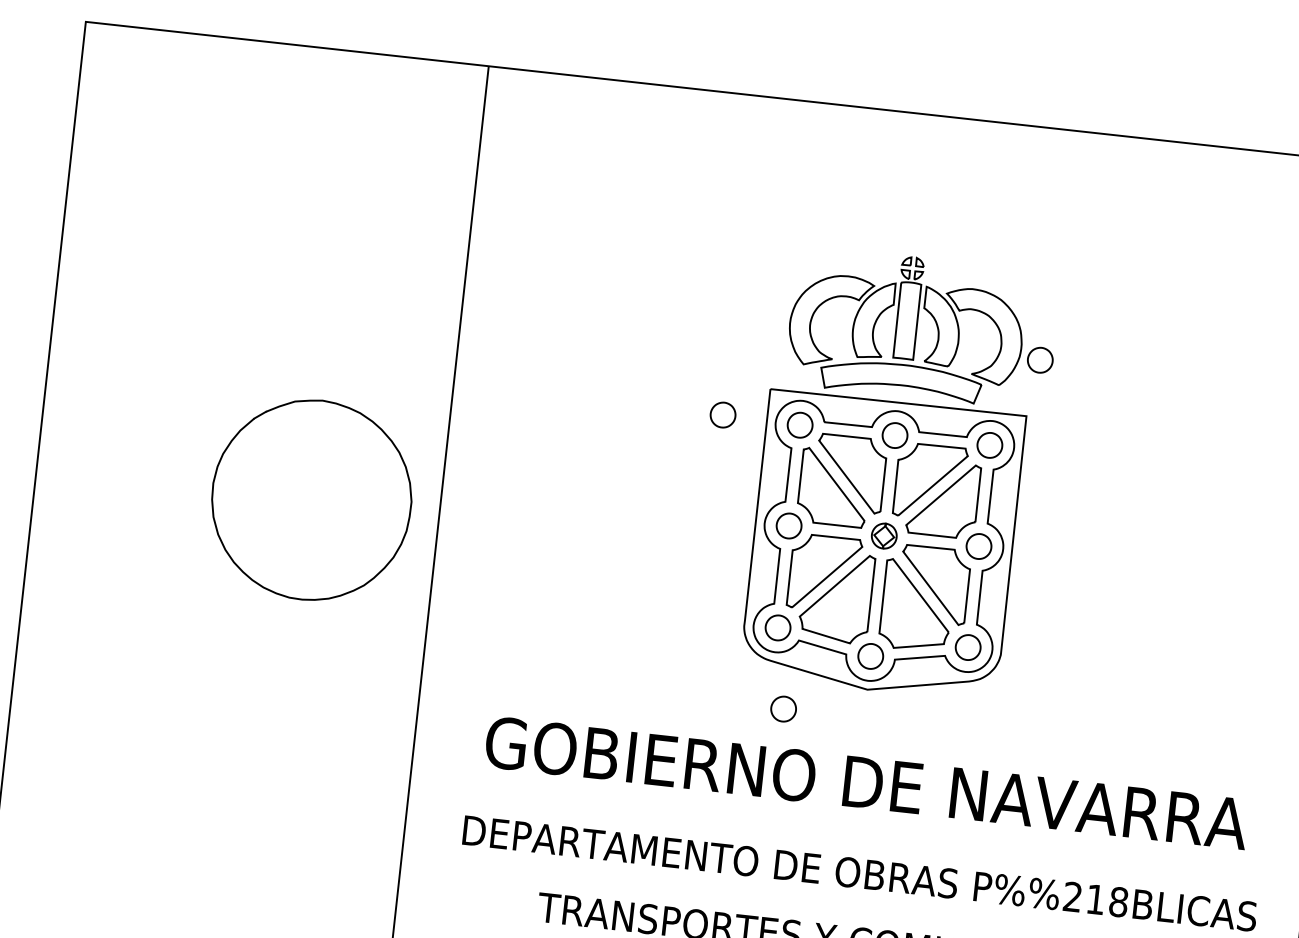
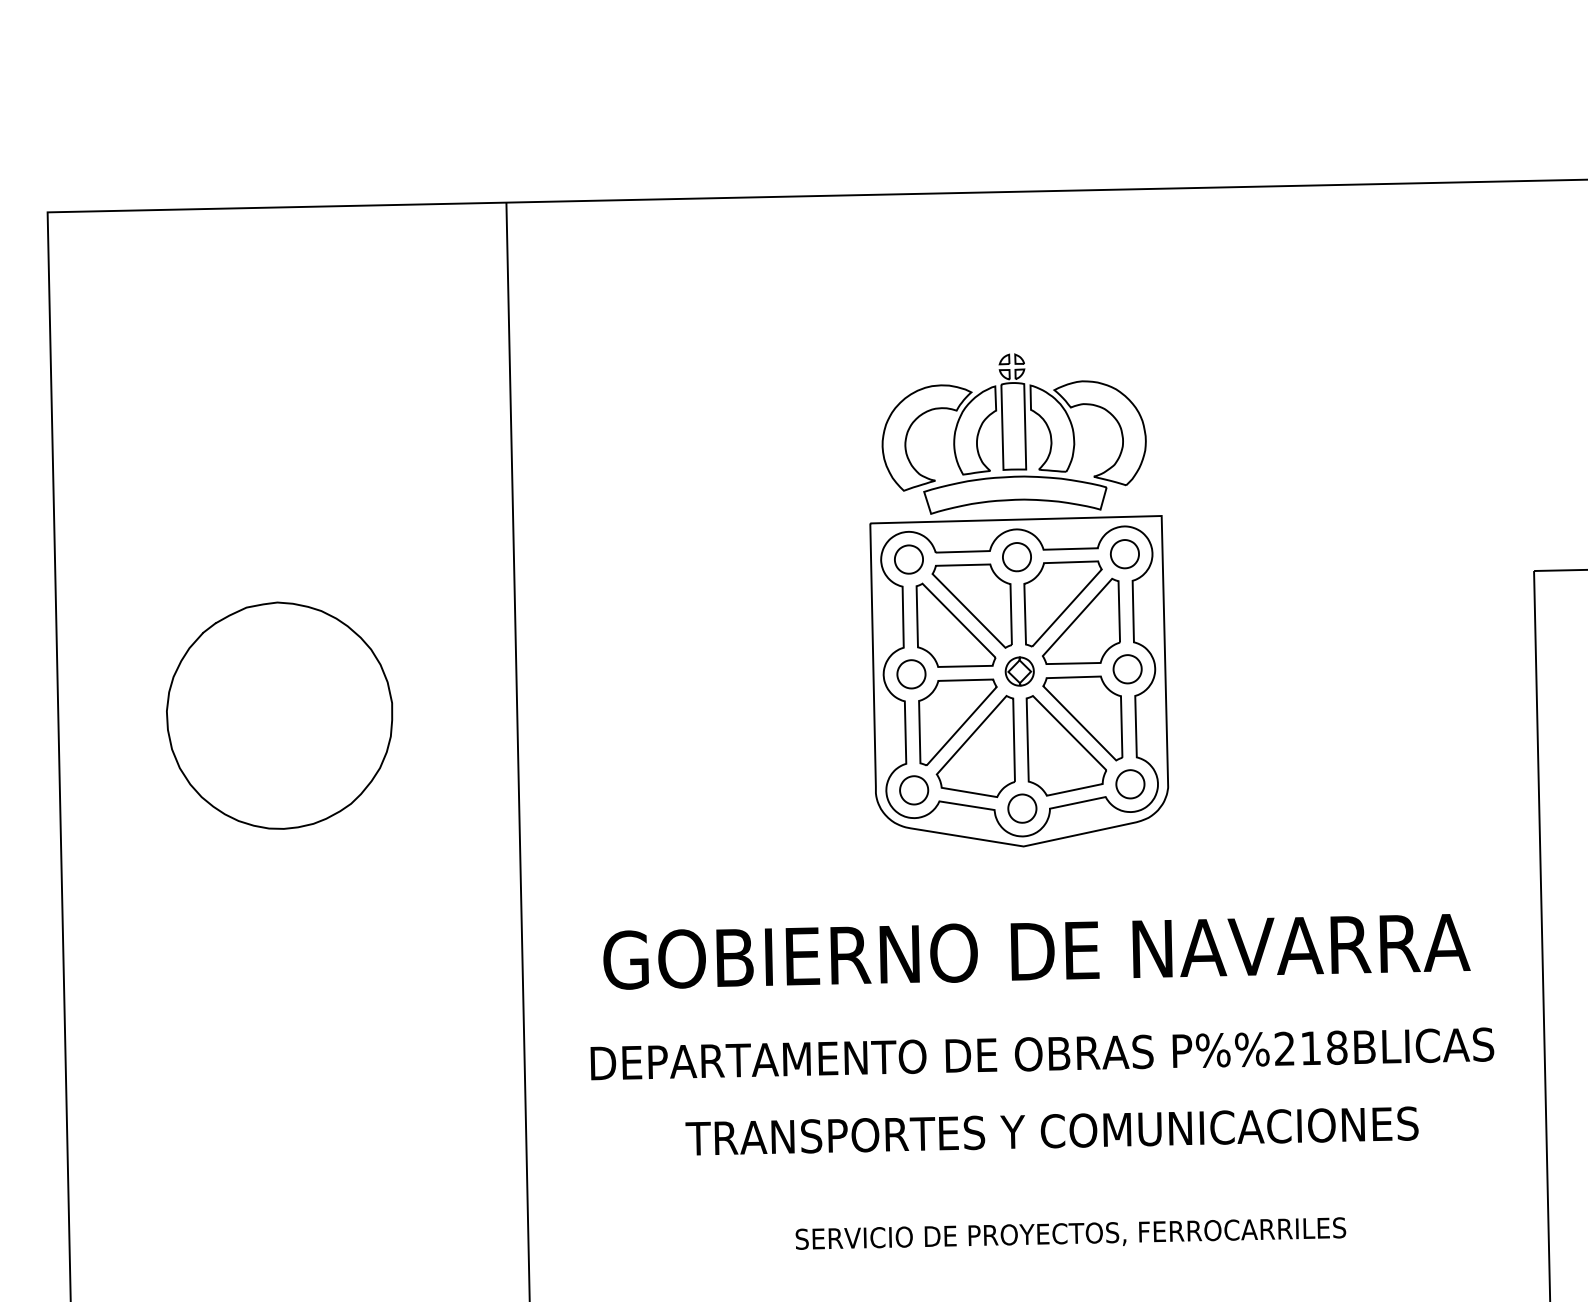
part: (1039, 360) -> (1168, 451), removed
part: (722, 414) -> (820, 559), removed
part: (311, 499) -> (279, 715), moved
part: (783, 708) -> (932, 880), removed

